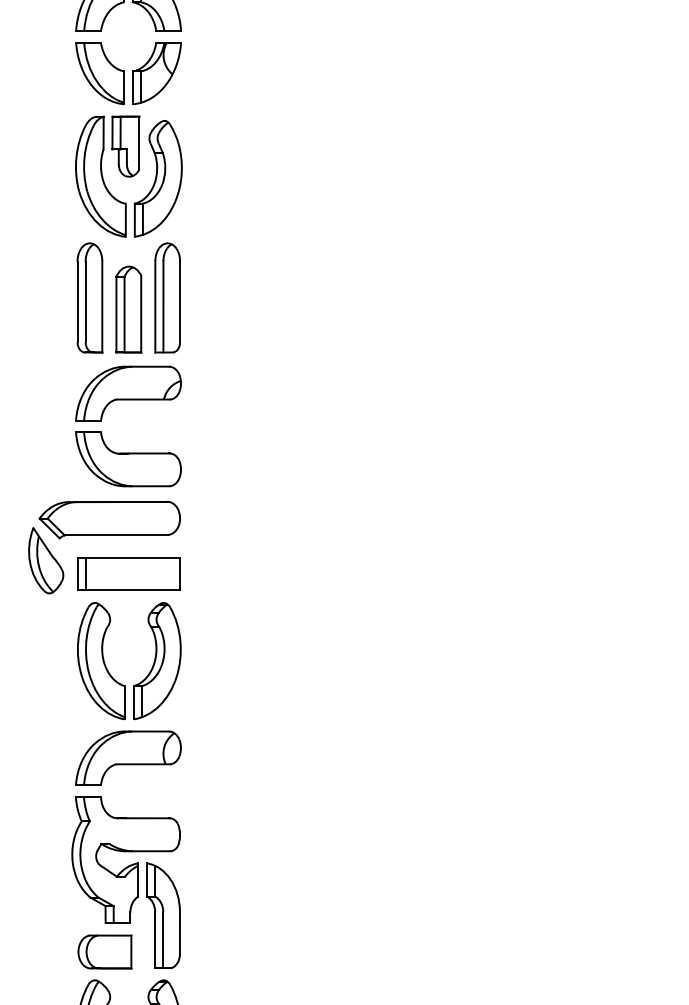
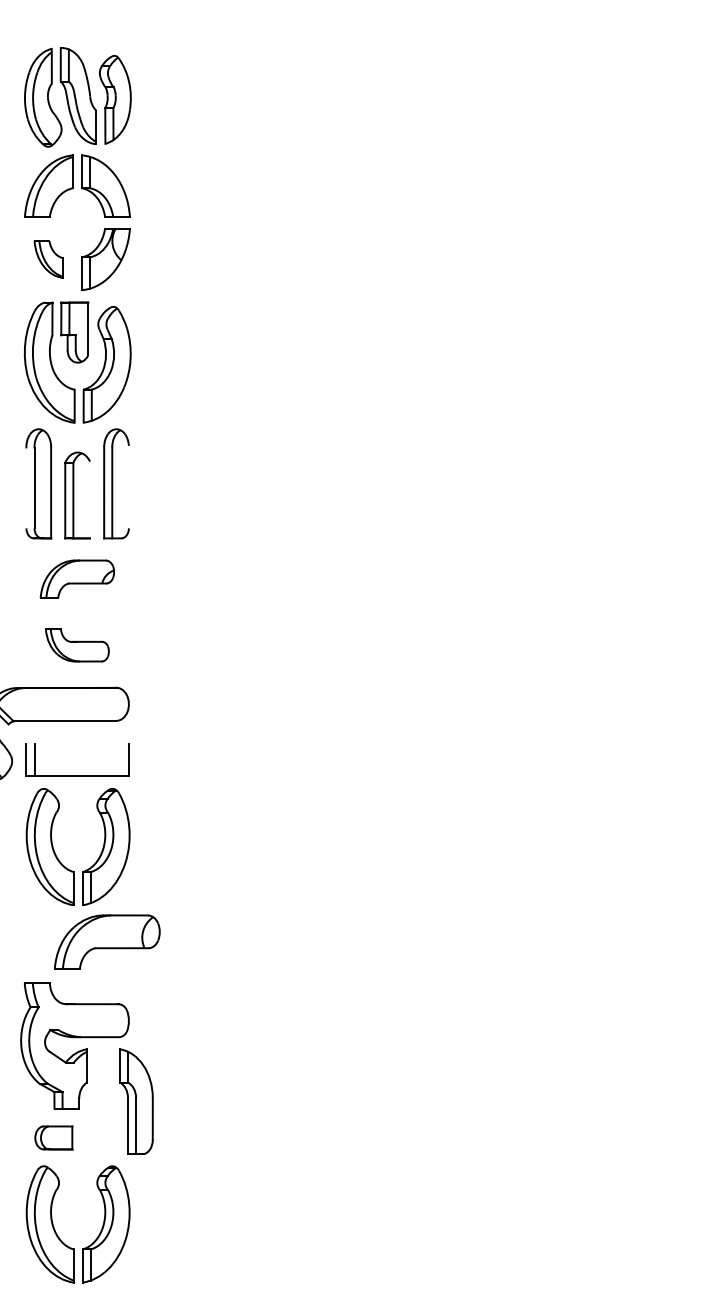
part: (99, 73) -> (48, 259), size x0.6
line: (179, 300) -> (128, 486), removed
line: (77, 302) -> (26, 488), removed
line: (141, 313) -> (90, 499), removed
part: (128, 392) -> (77, 578), size x0.7
part: (128, 459) -> (77, 645), size x0.6
line: (128, 557) -> (77, 743), removed
part: (128, 757) -> (107, 941), moved
part: (163, 915) -> (136, 1101), moved
part: (104, 951) -> (53, 1137), size x0.7

